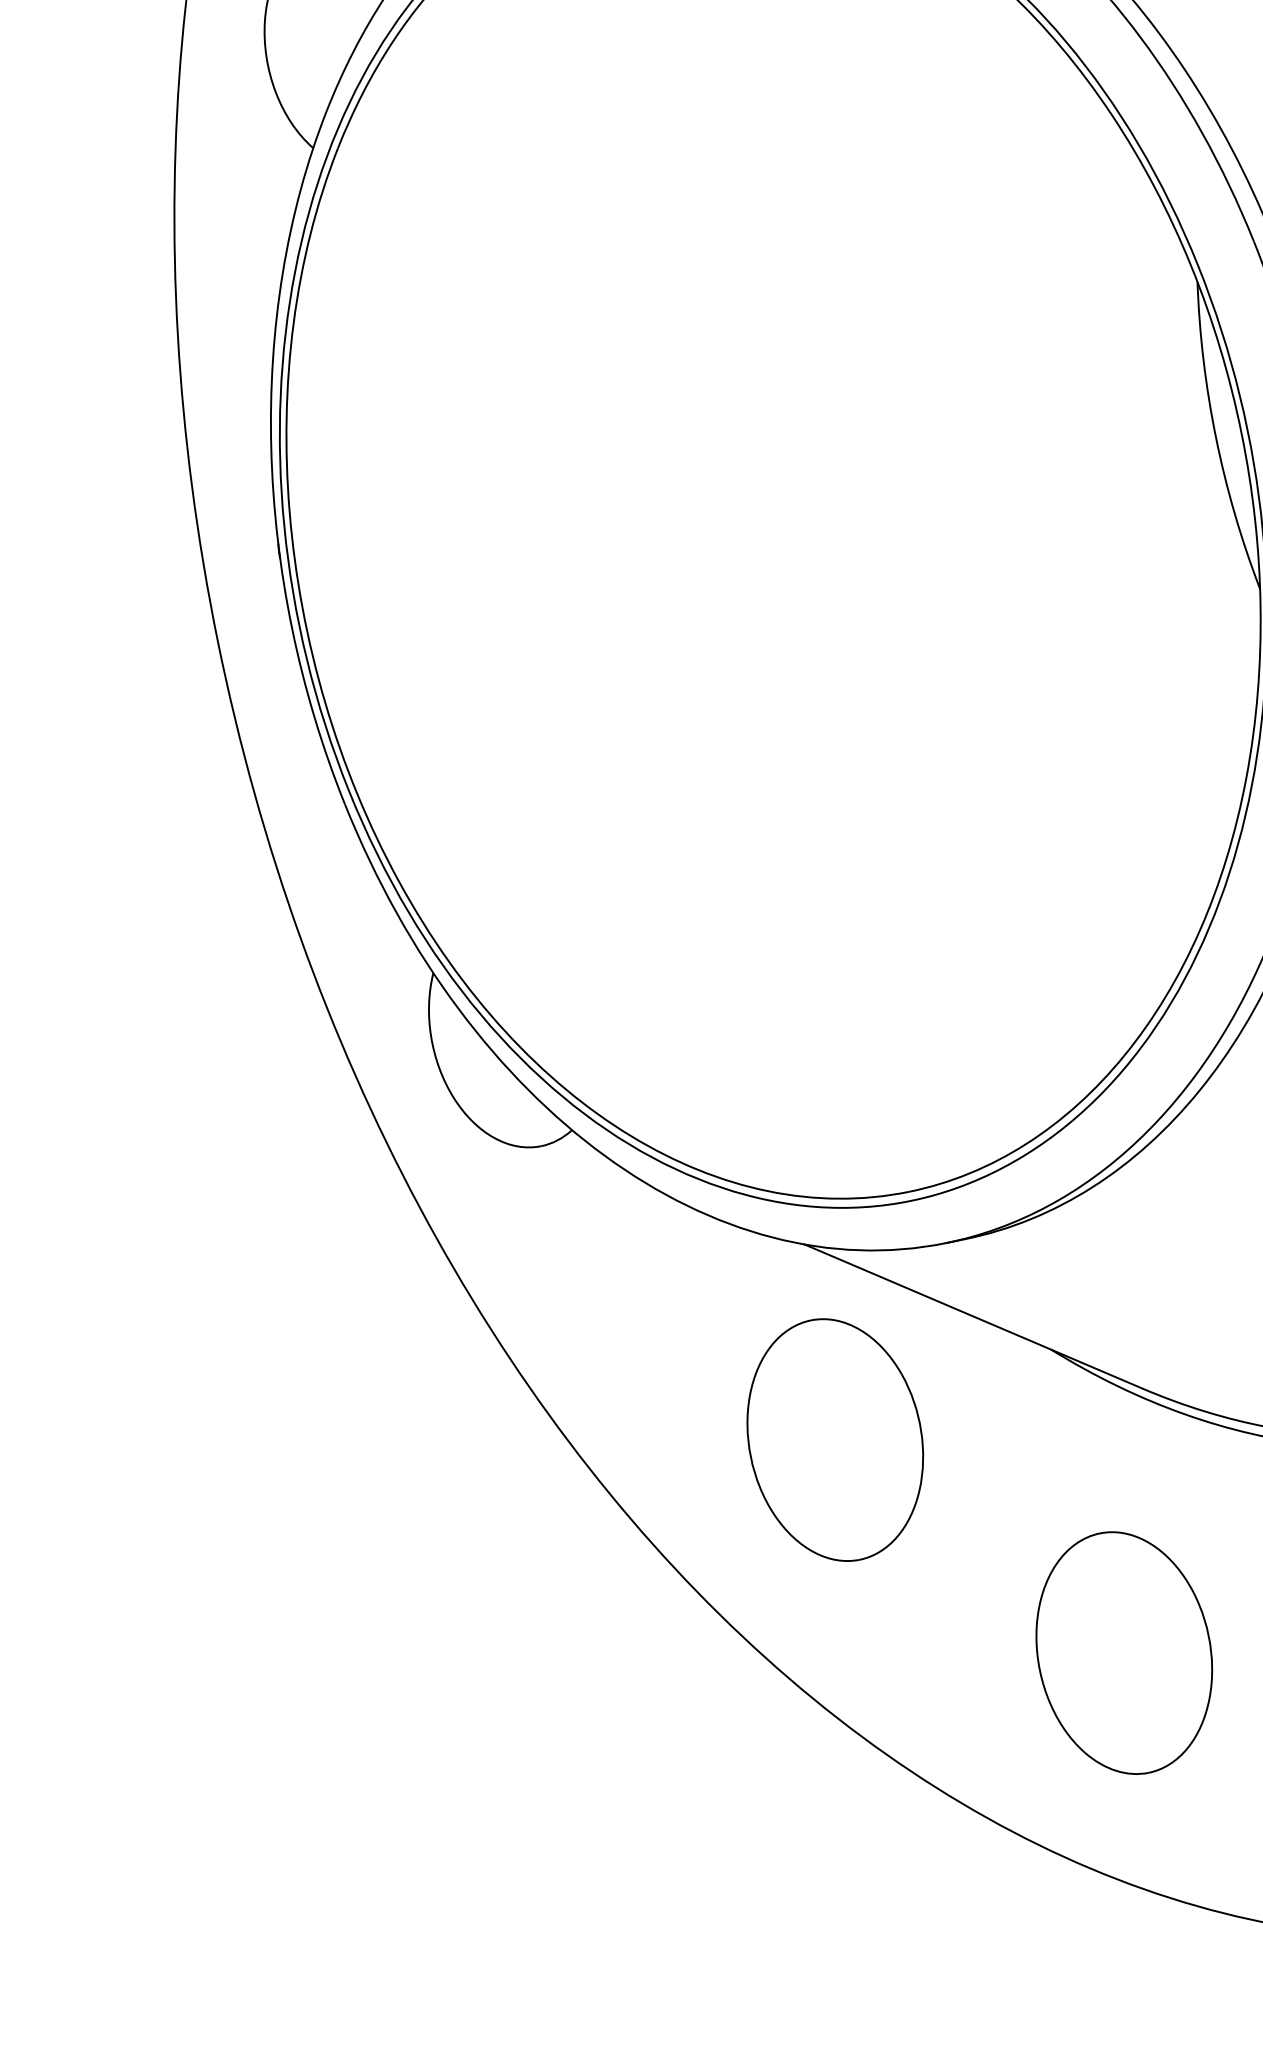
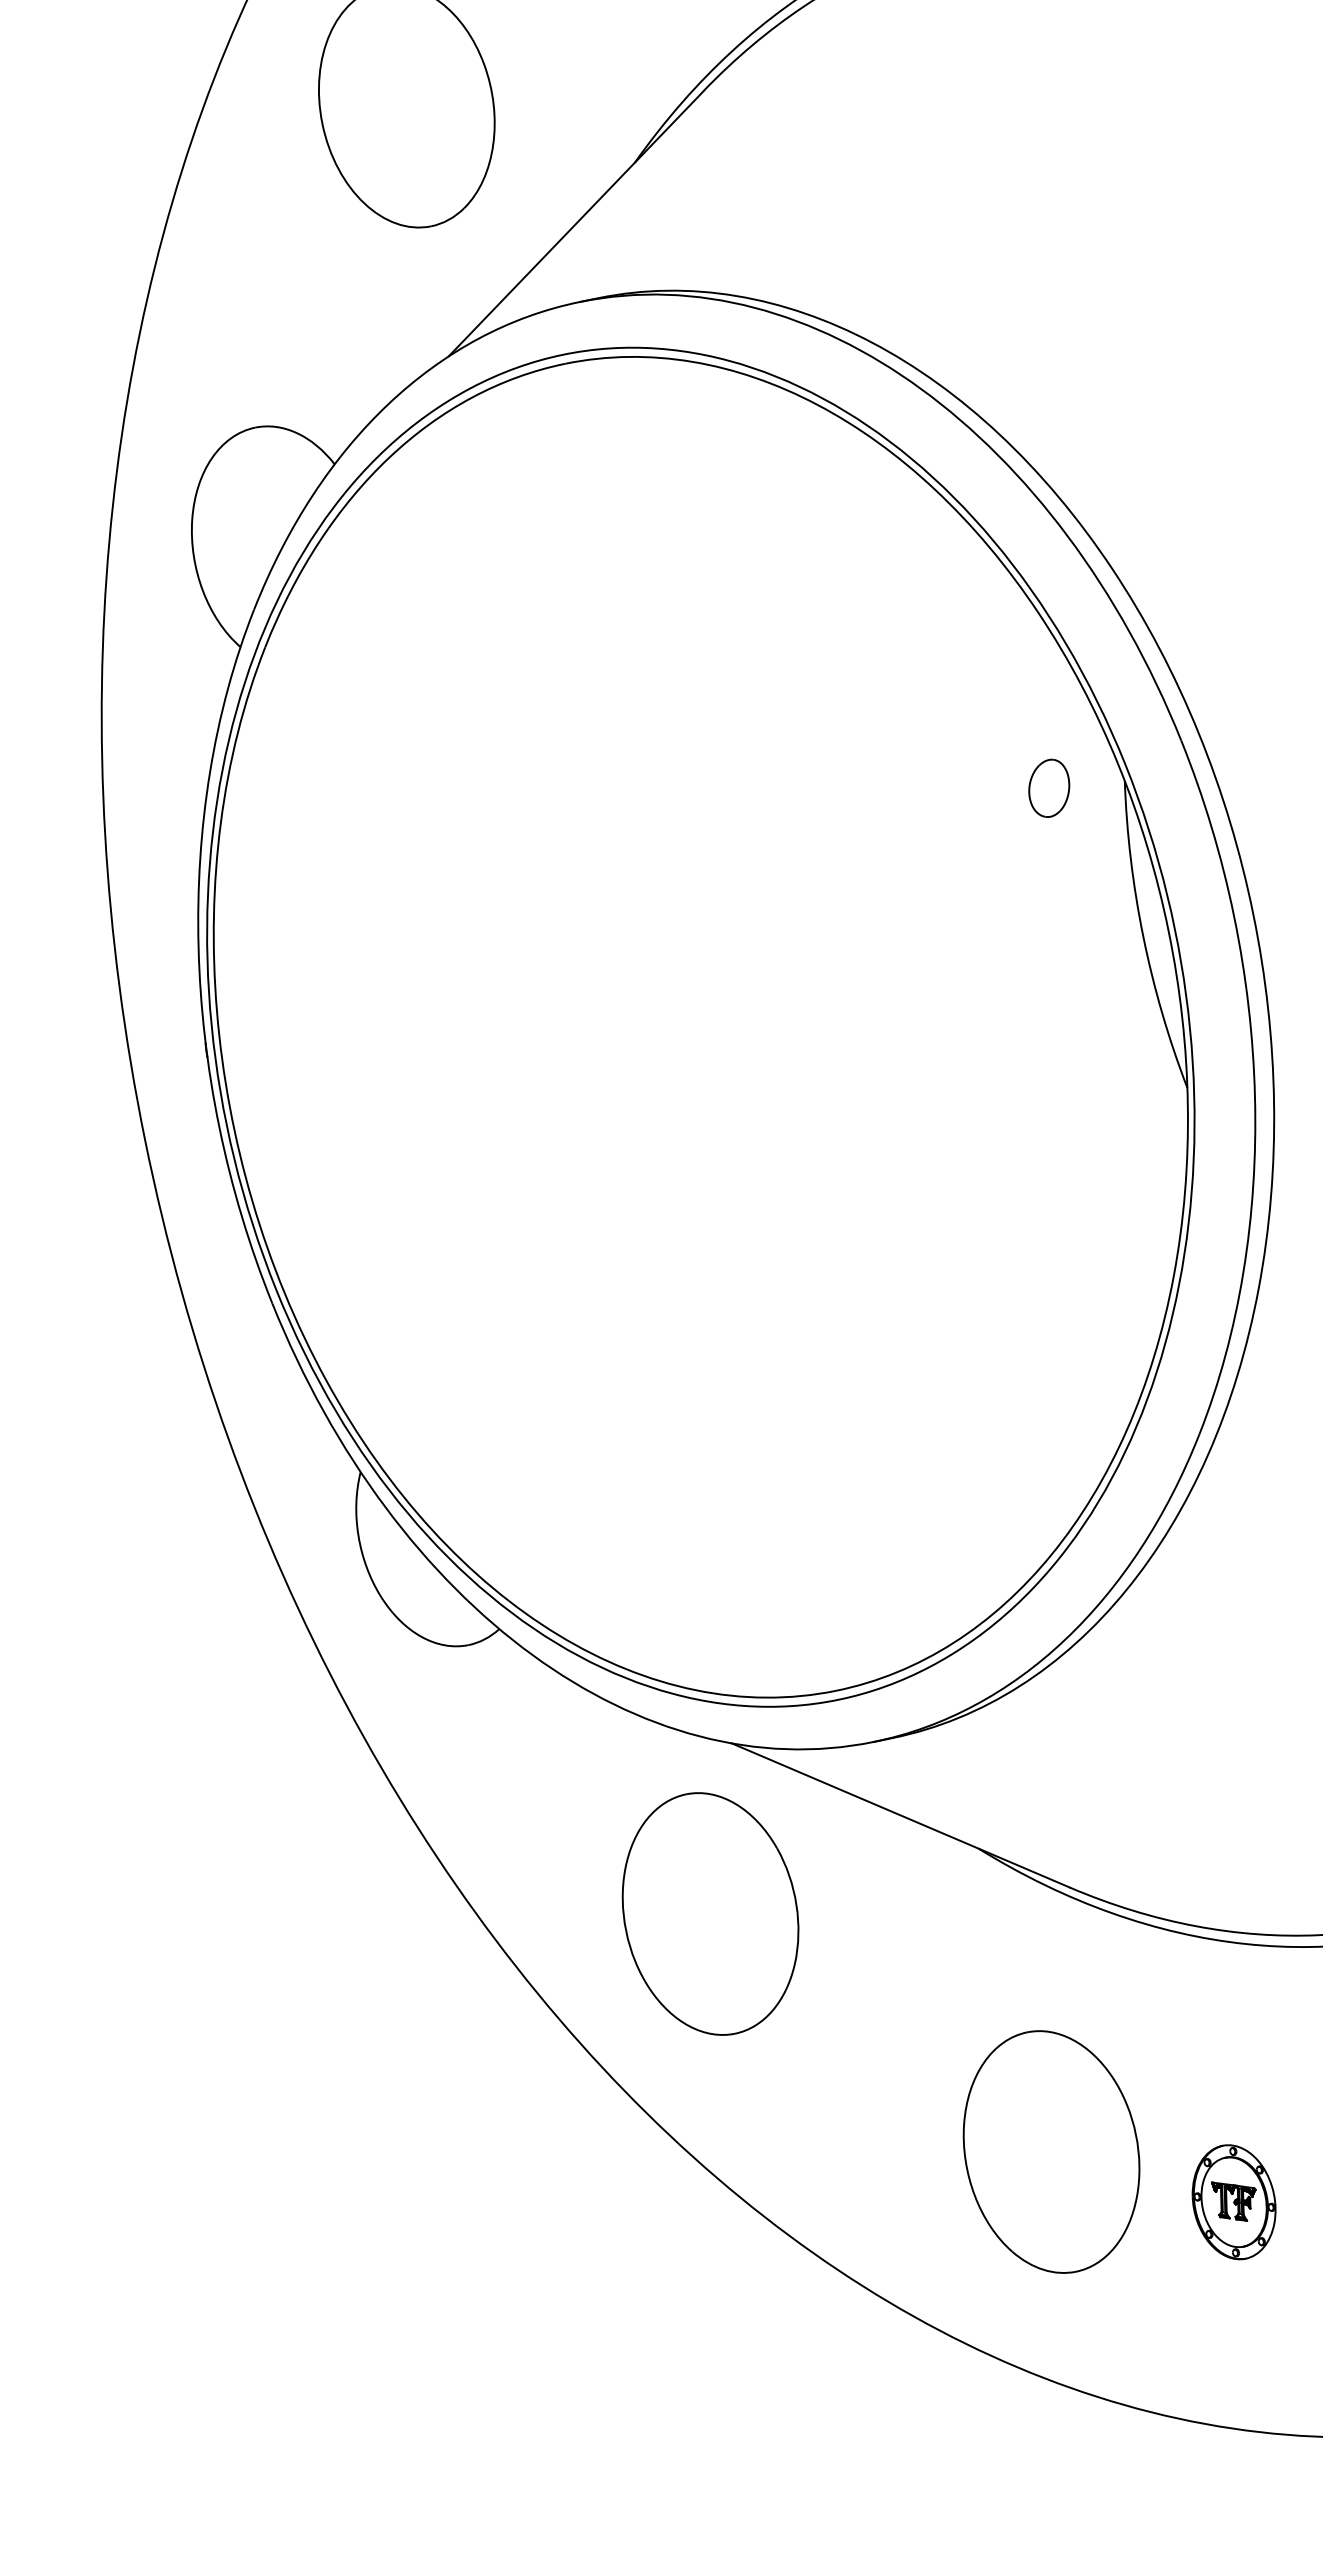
part: (1122, 288) -> (1049, 787), added
part: (835, 1439) -> (710, 1913), moved

